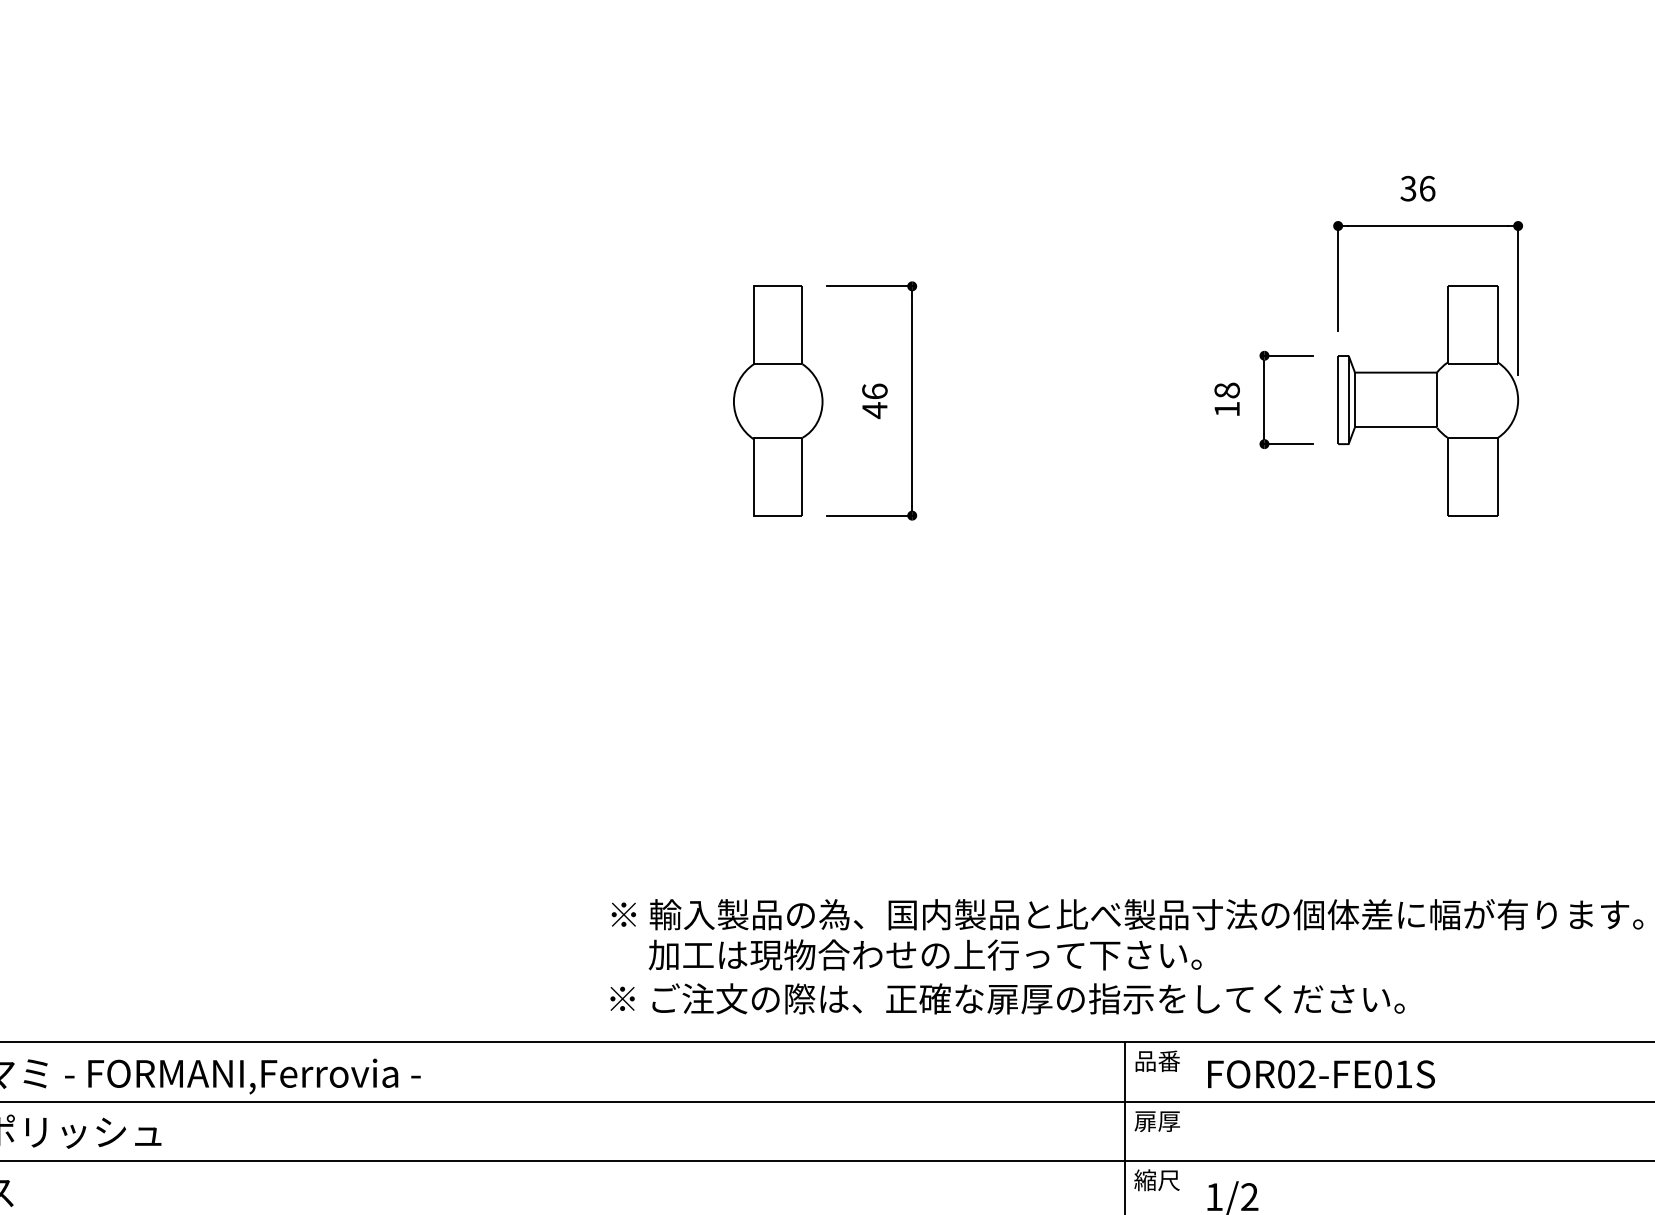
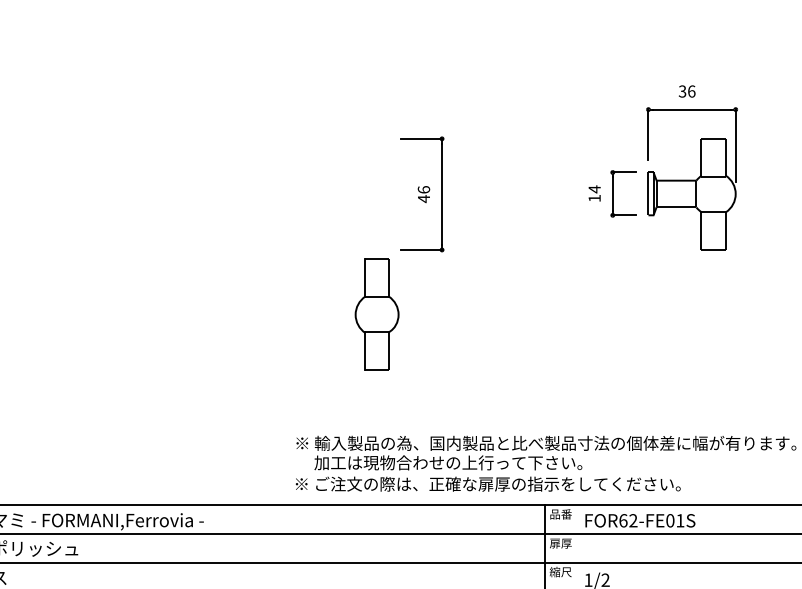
text: (1226, 390) -> (594, 189), 18 -> 14
part: (776, 401) -> (376, 314), moved
text: (1286, 1073) -> (623, 520), FOR02-FE01S -> FOR62-FE01S

